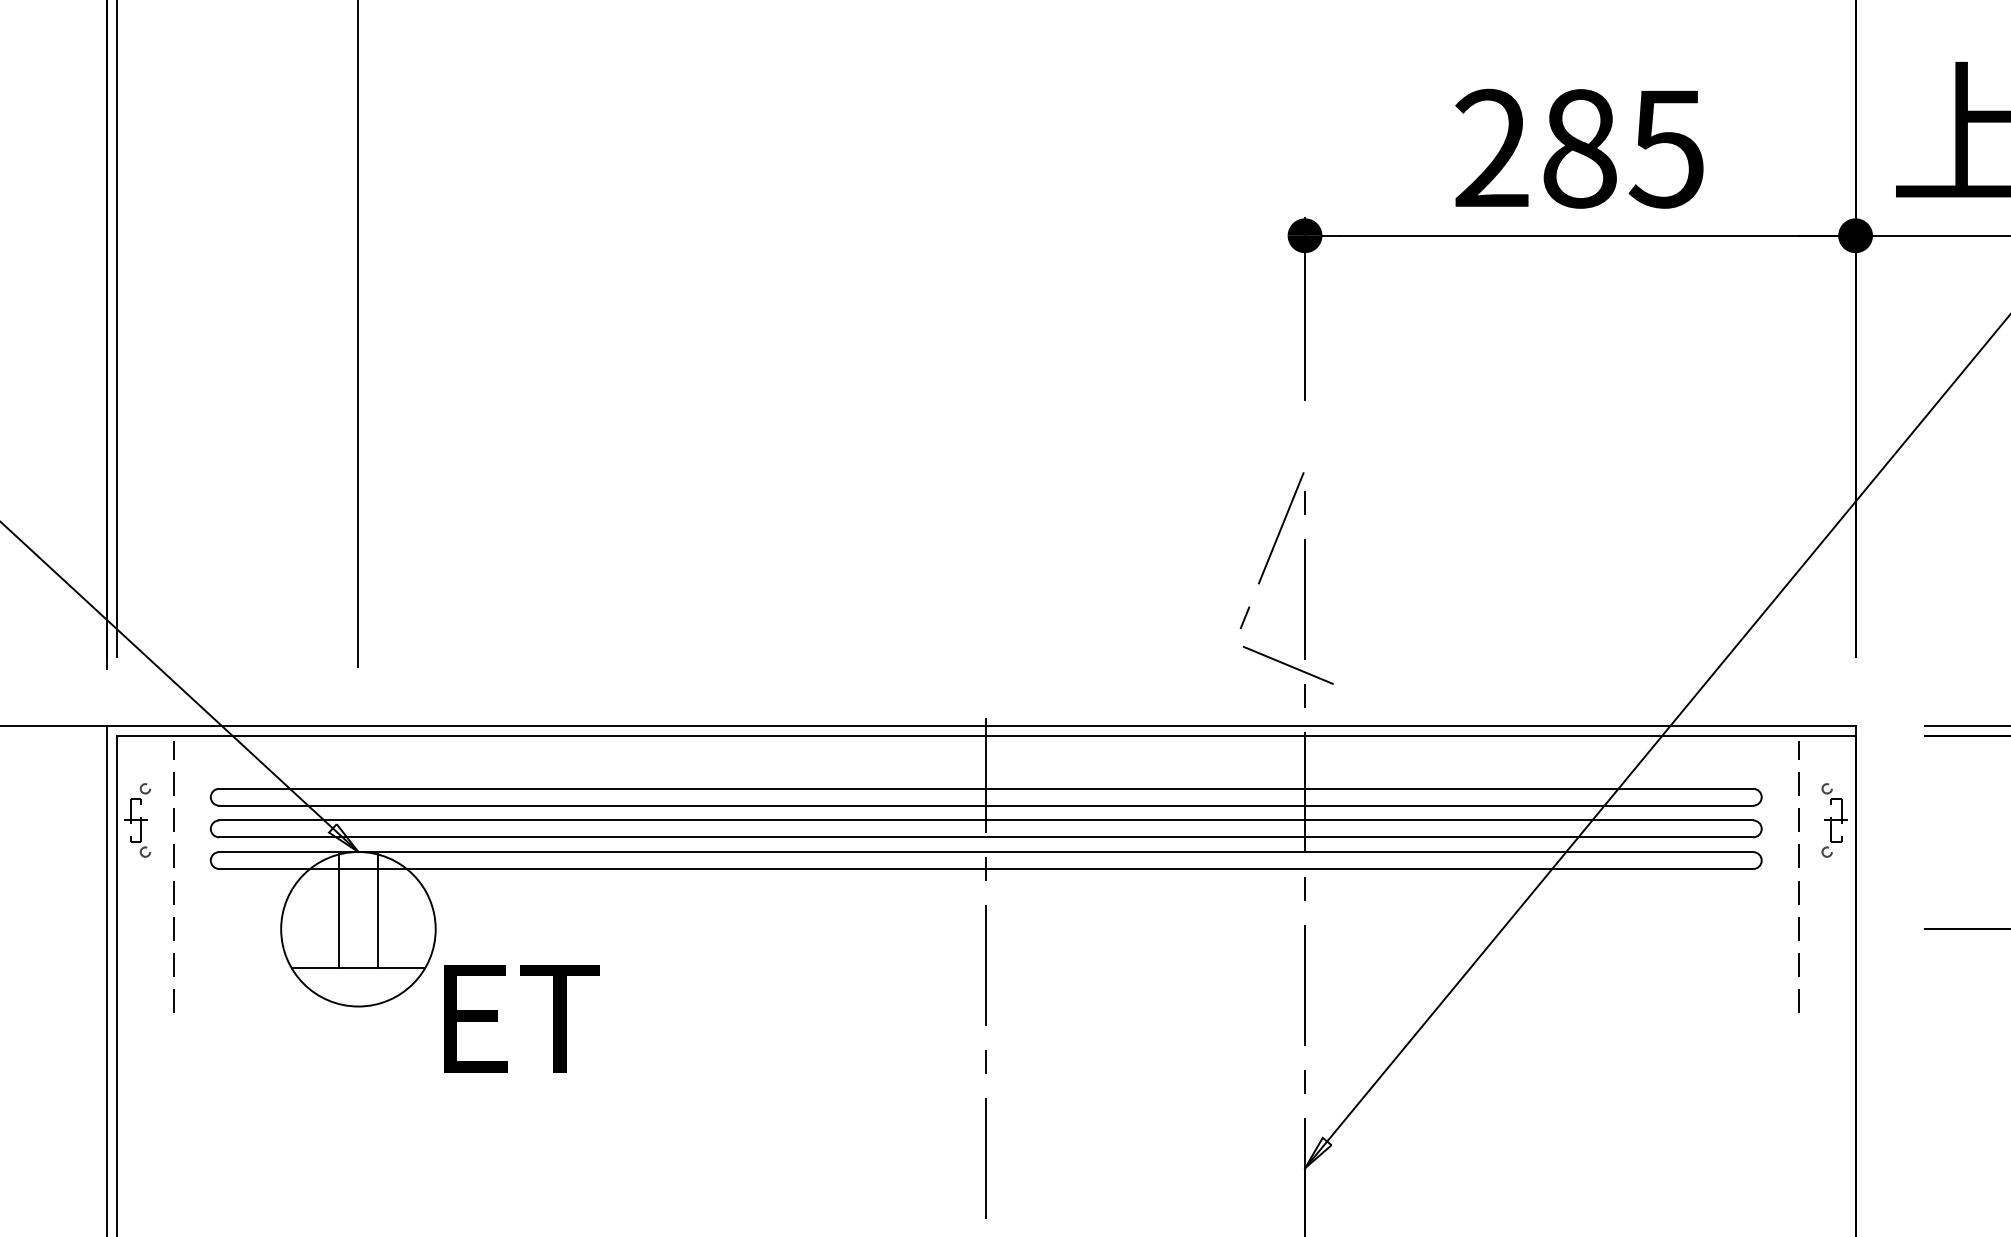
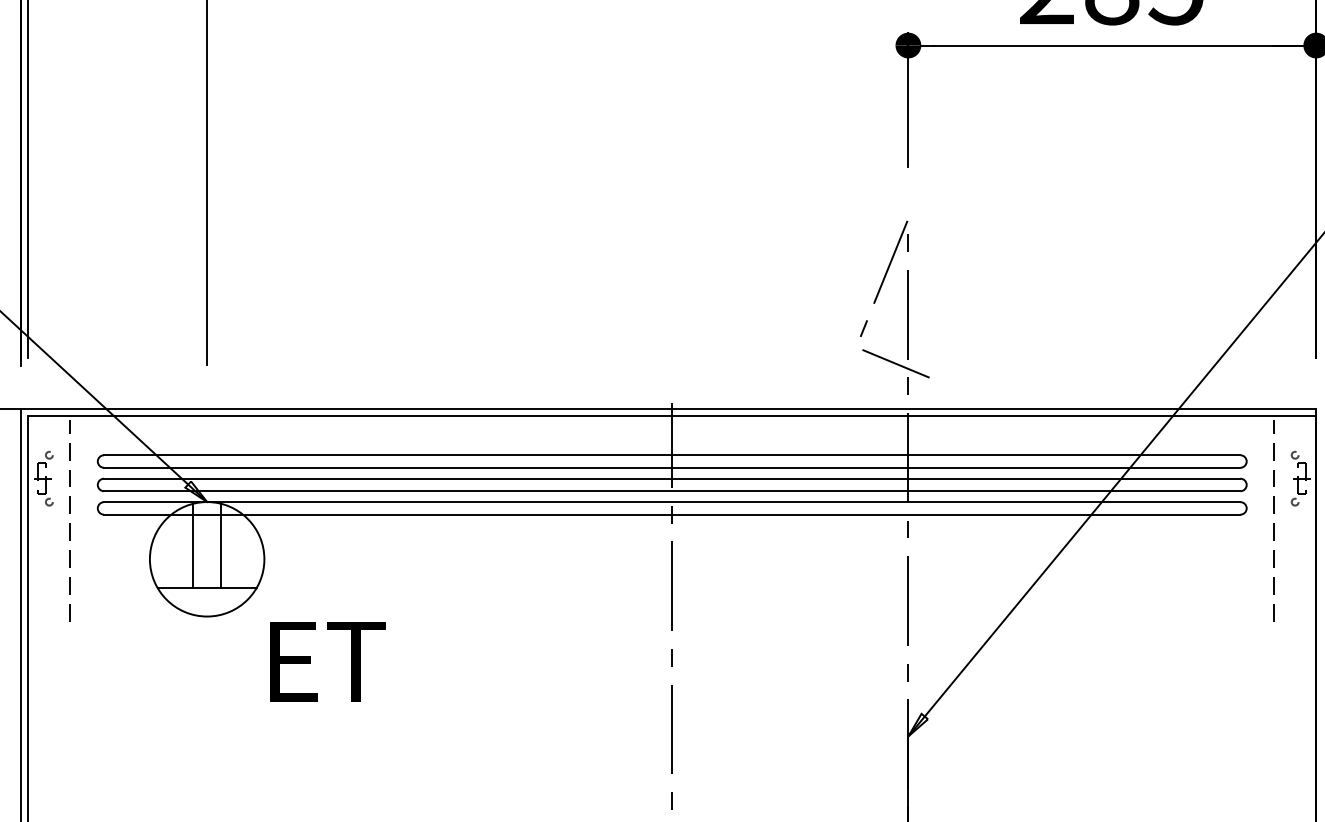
text: (521, 1018) -> (327, 661), moved

